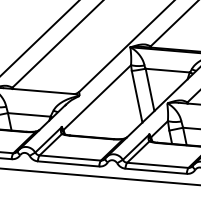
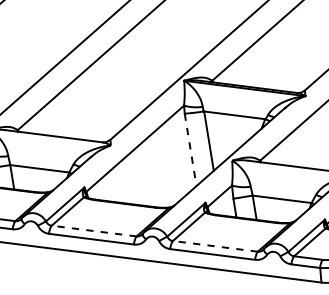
line: (137, 96) -> (190, 149), solid -> dashed
line: (70, 158) -> (94, 231), solid -> dashed
line: (157, 165) -> (215, 246), solid -> dashed

